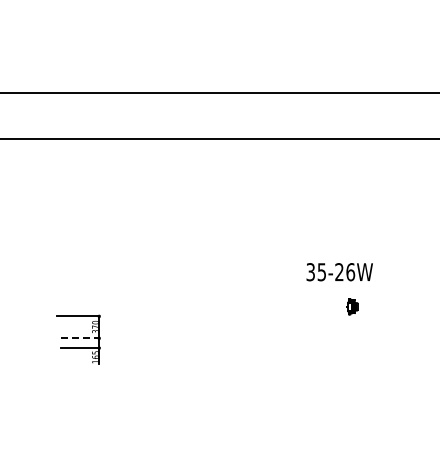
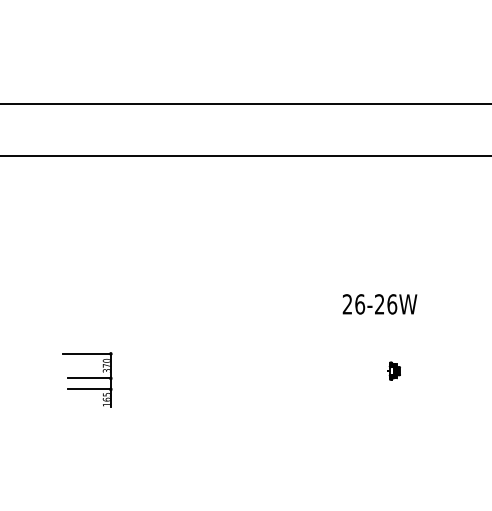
text: (316, 272) -> (353, 304), 35-26W -> 26-26W
part: (352, 306) -> (394, 370), moved
line: (80, 338) -> (89, 378), dashed -> solid

